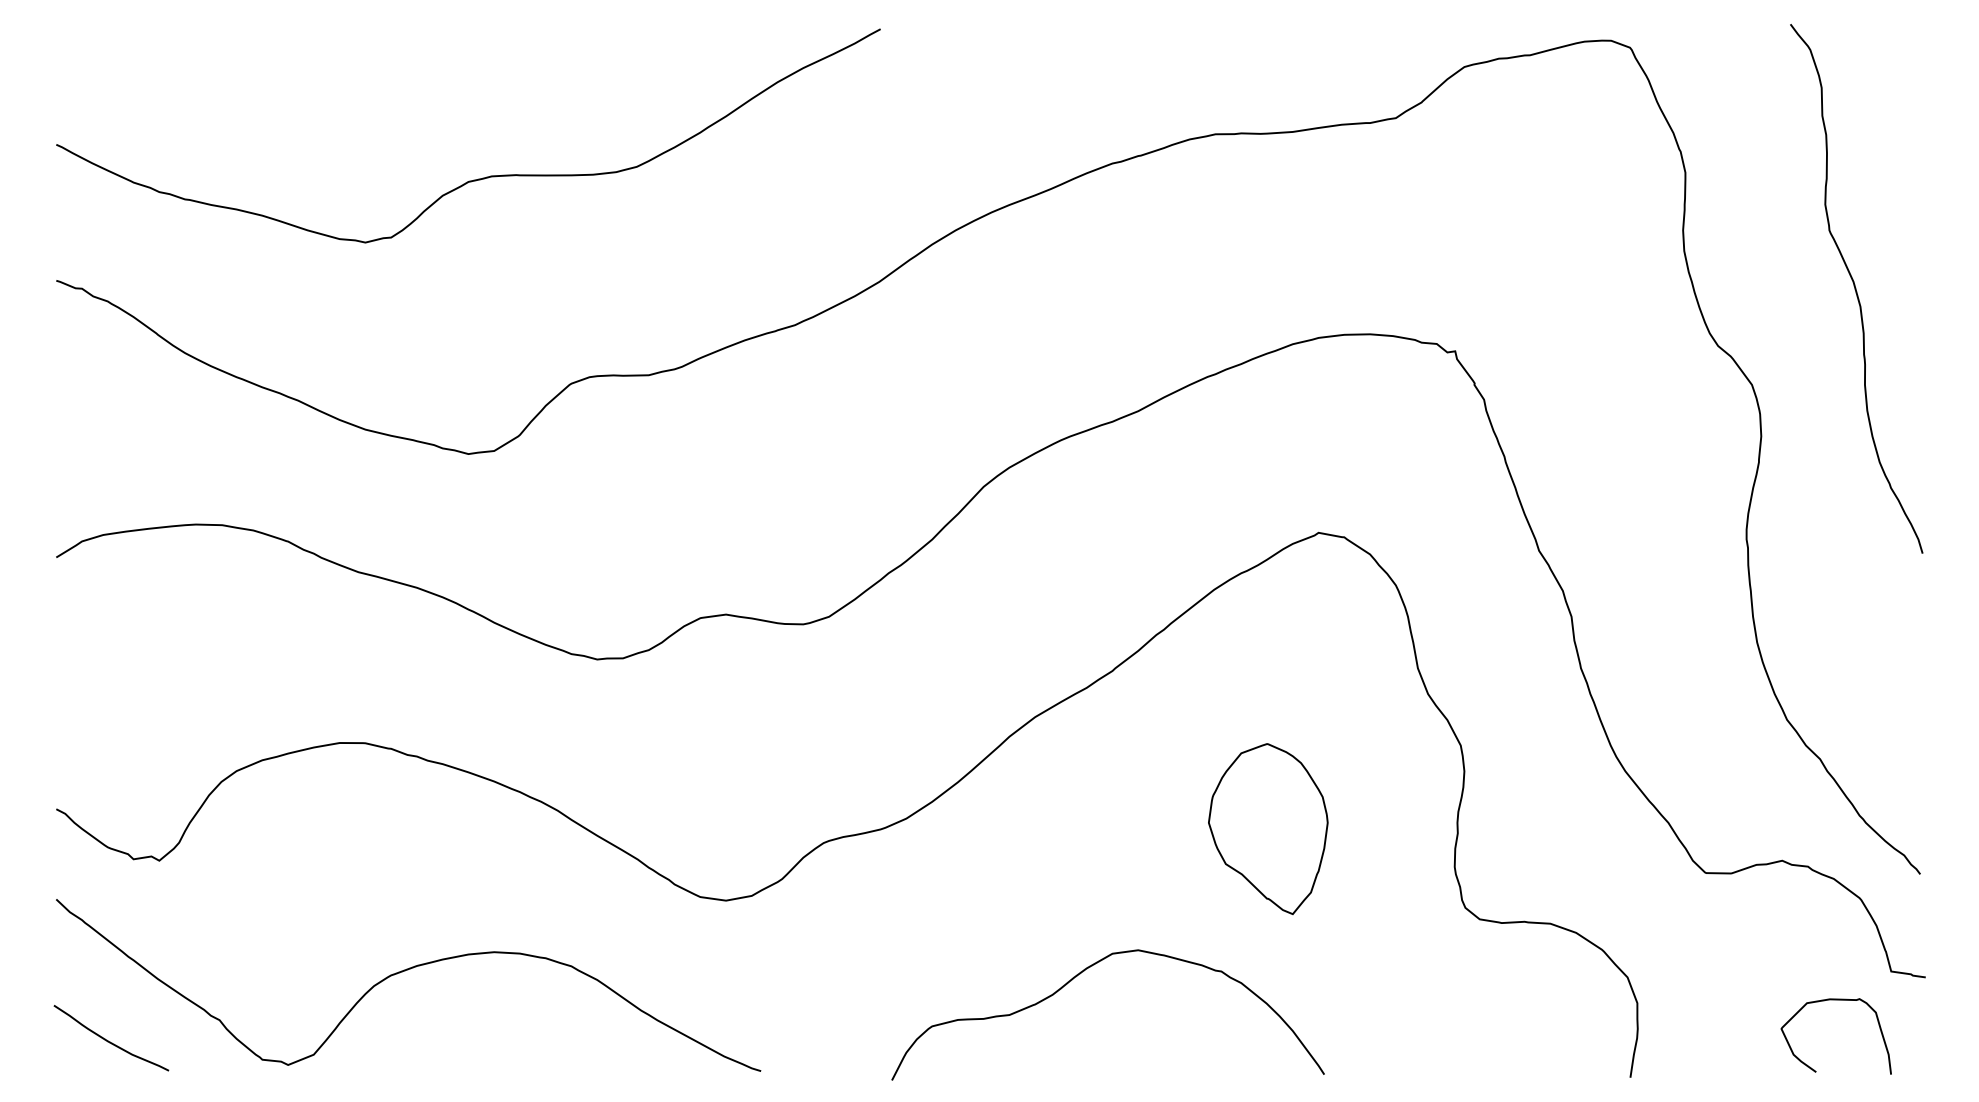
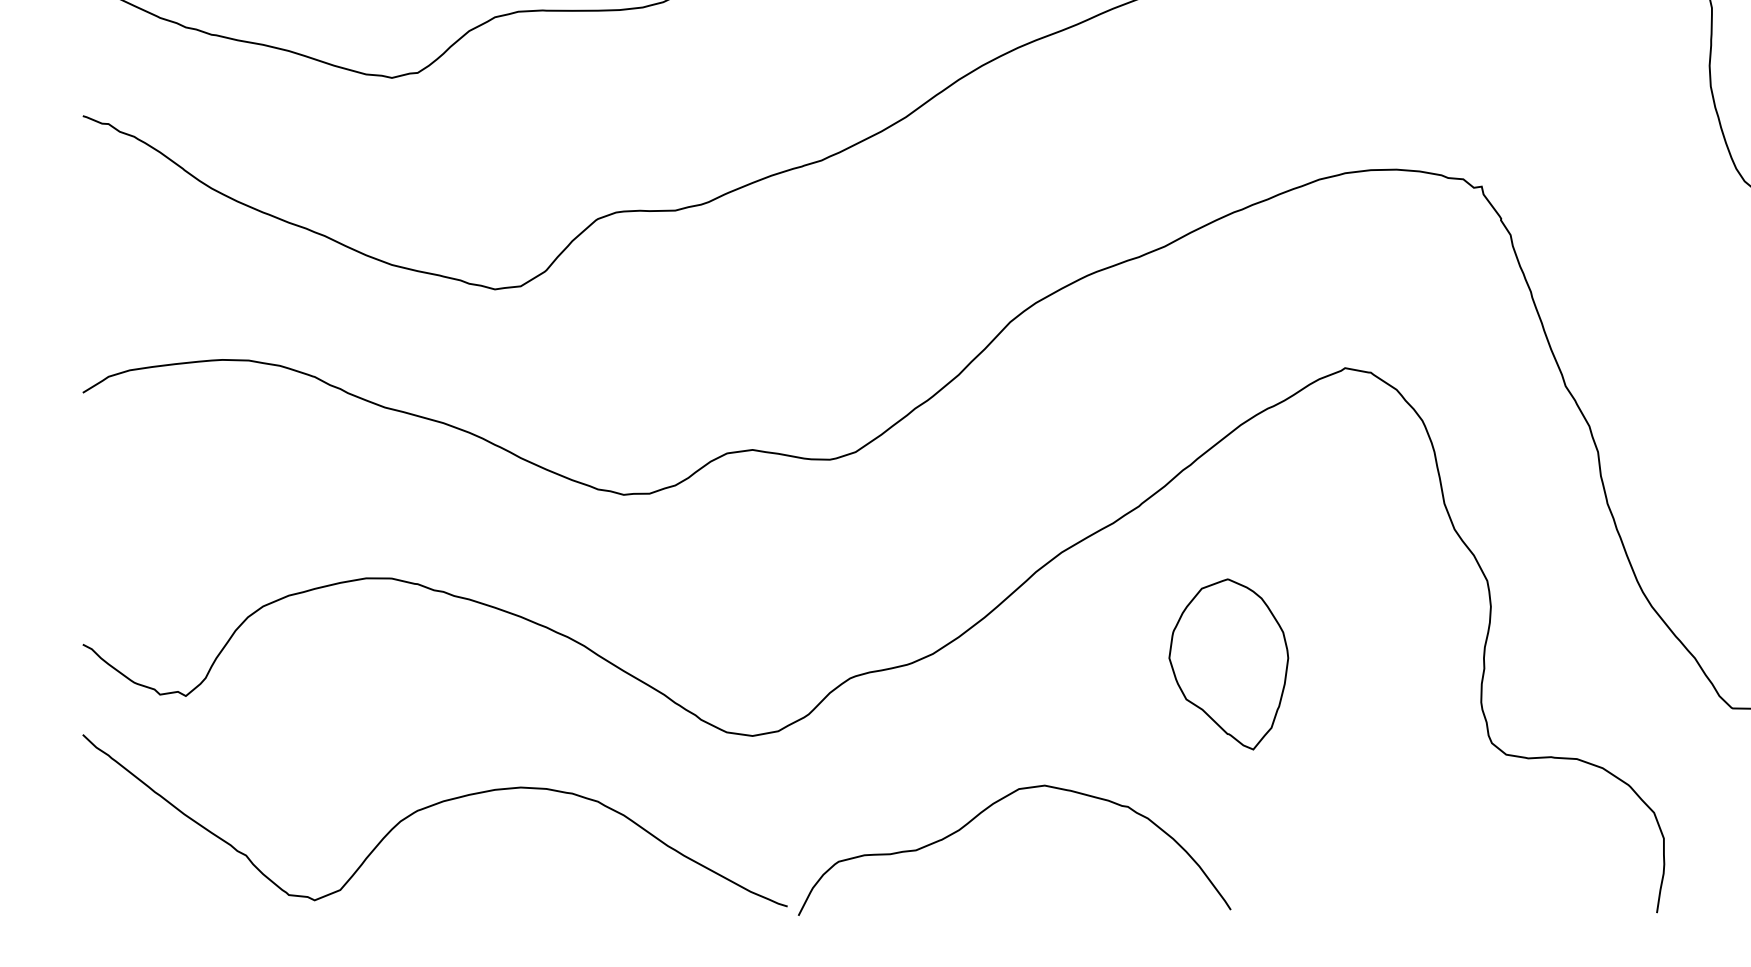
part: (1268, 828) -> (1229, 663), moved
curve: (1080, 974) -> (987, 809), moved
curve: (110, 1041) -> (137, 876), removed

